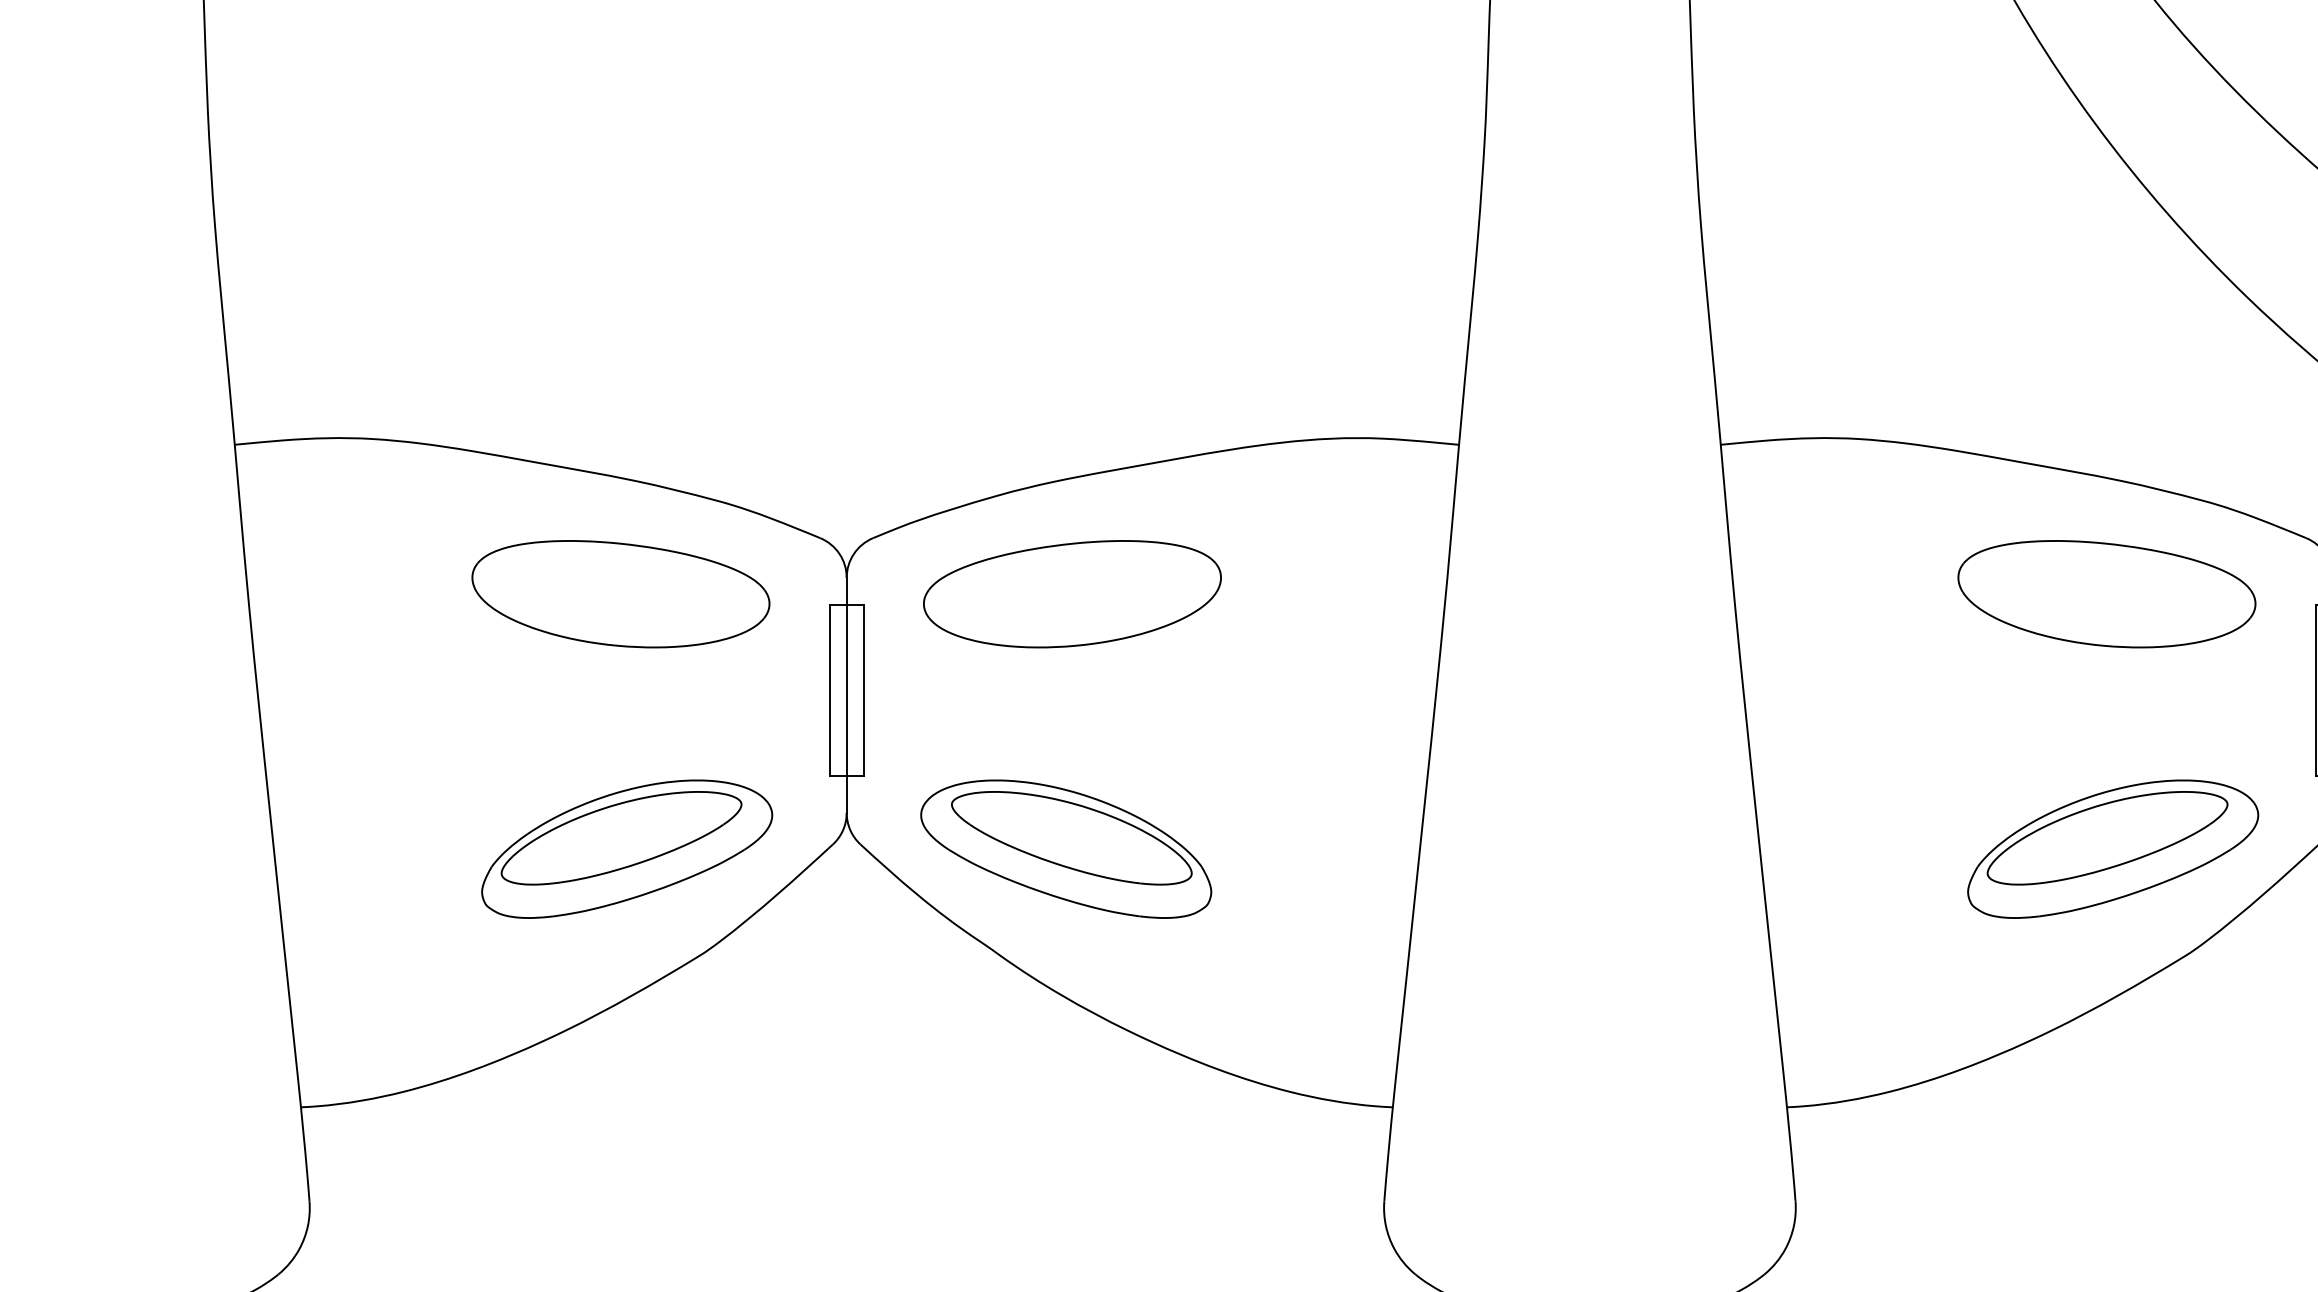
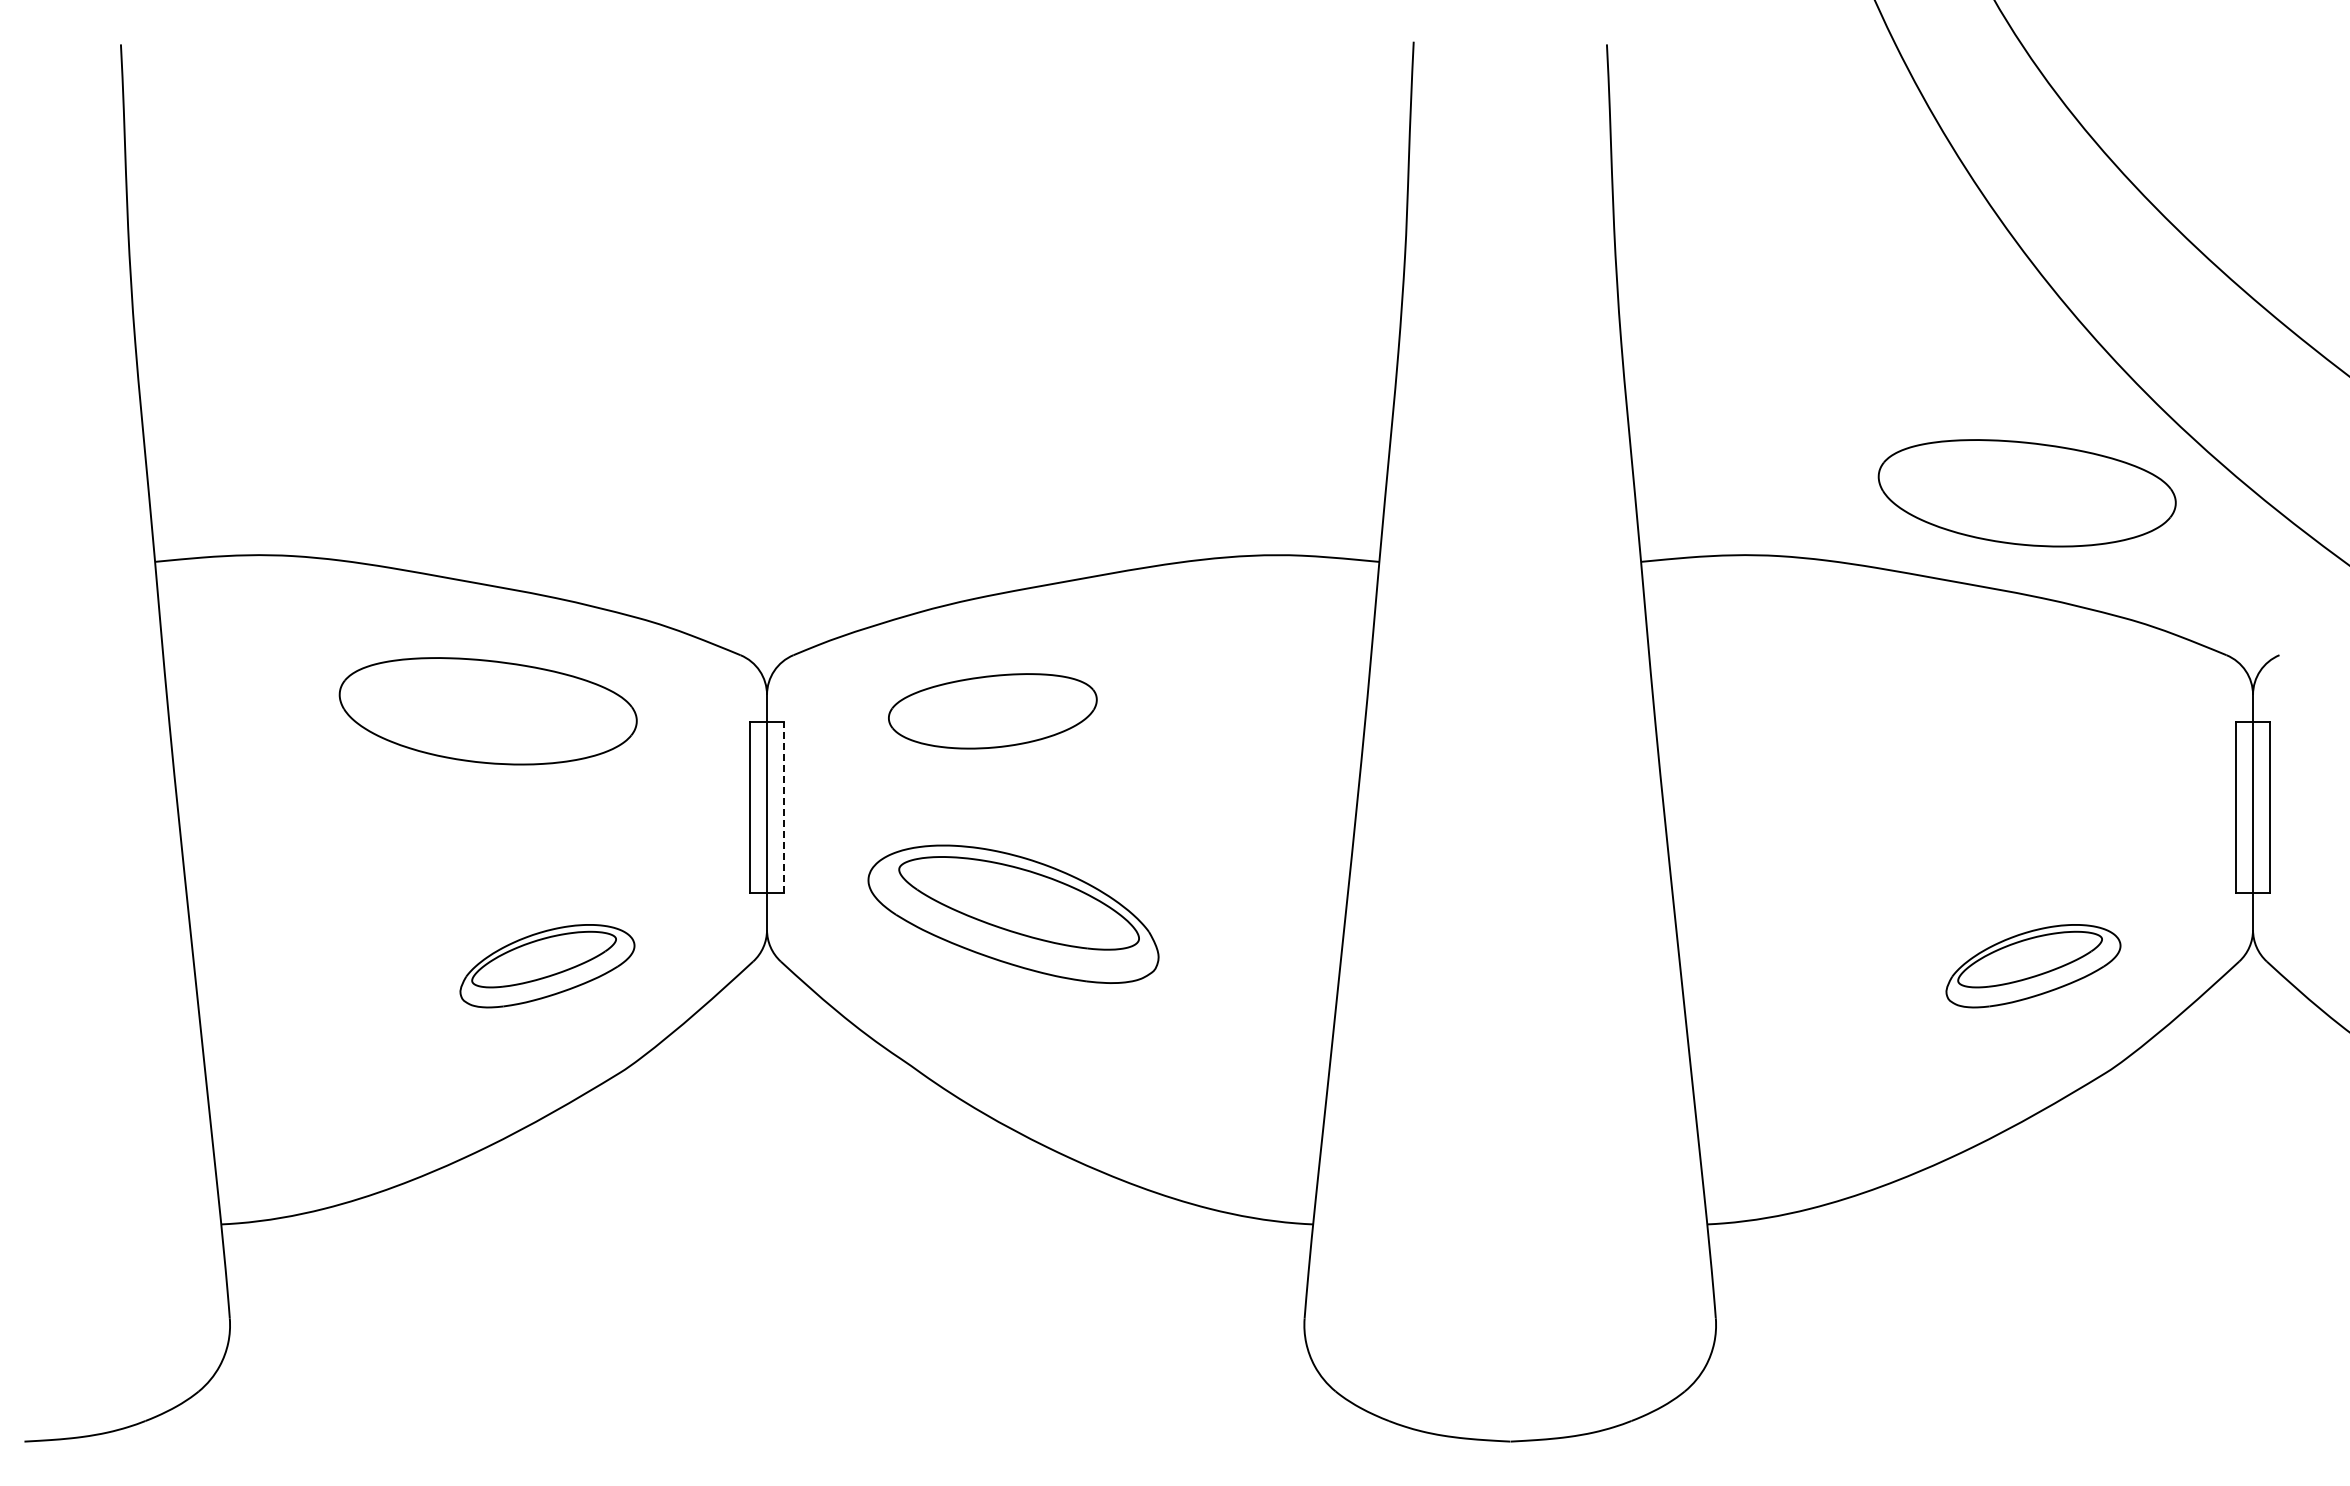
part: (620, 594) -> (487, 711), moved
part: (1072, 594) -> (992, 711), size x0.7
part: (2106, 594) -> (2026, 493), moved
line: (864, 690) -> (784, 807), solid -> dashed
part: (627, 848) -> (547, 965), size x0.6
part: (1066, 848) -> (1013, 913), moved
part: (2113, 848) -> (2033, 965), size x0.6

